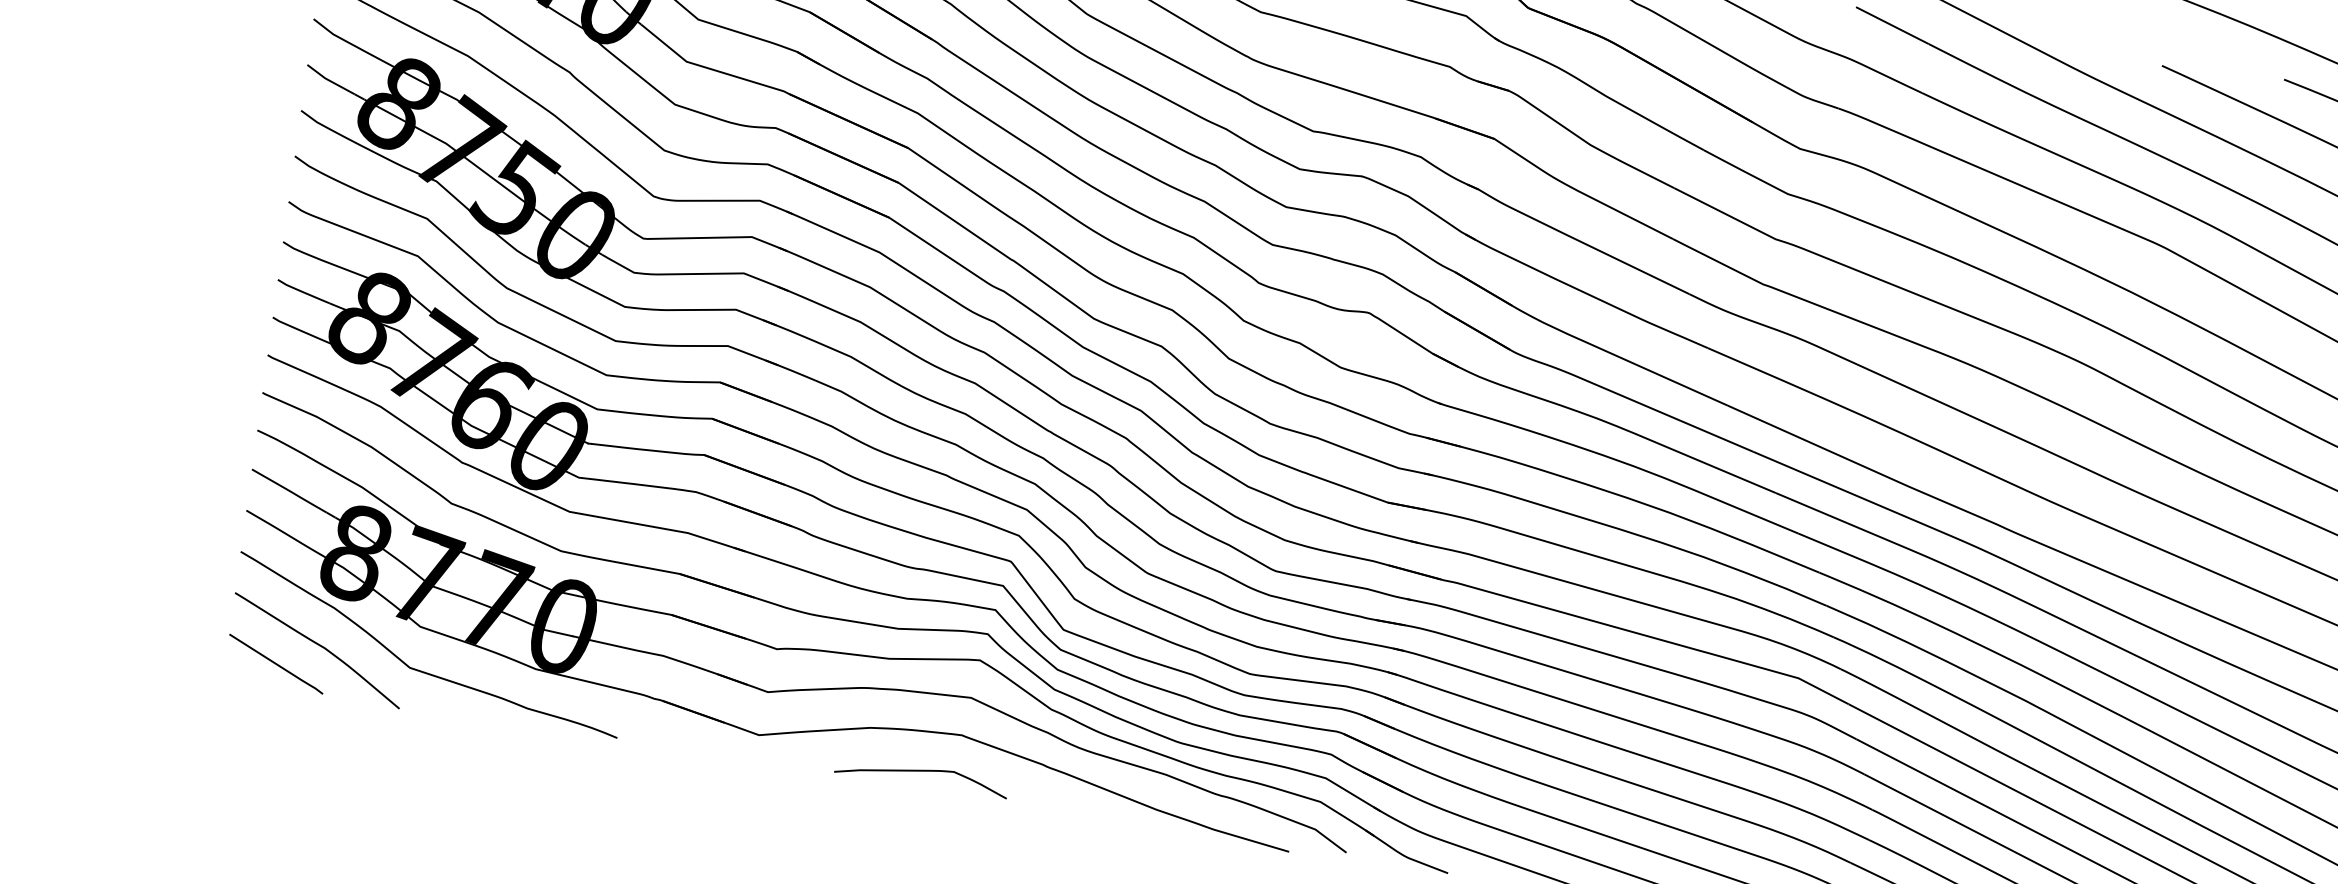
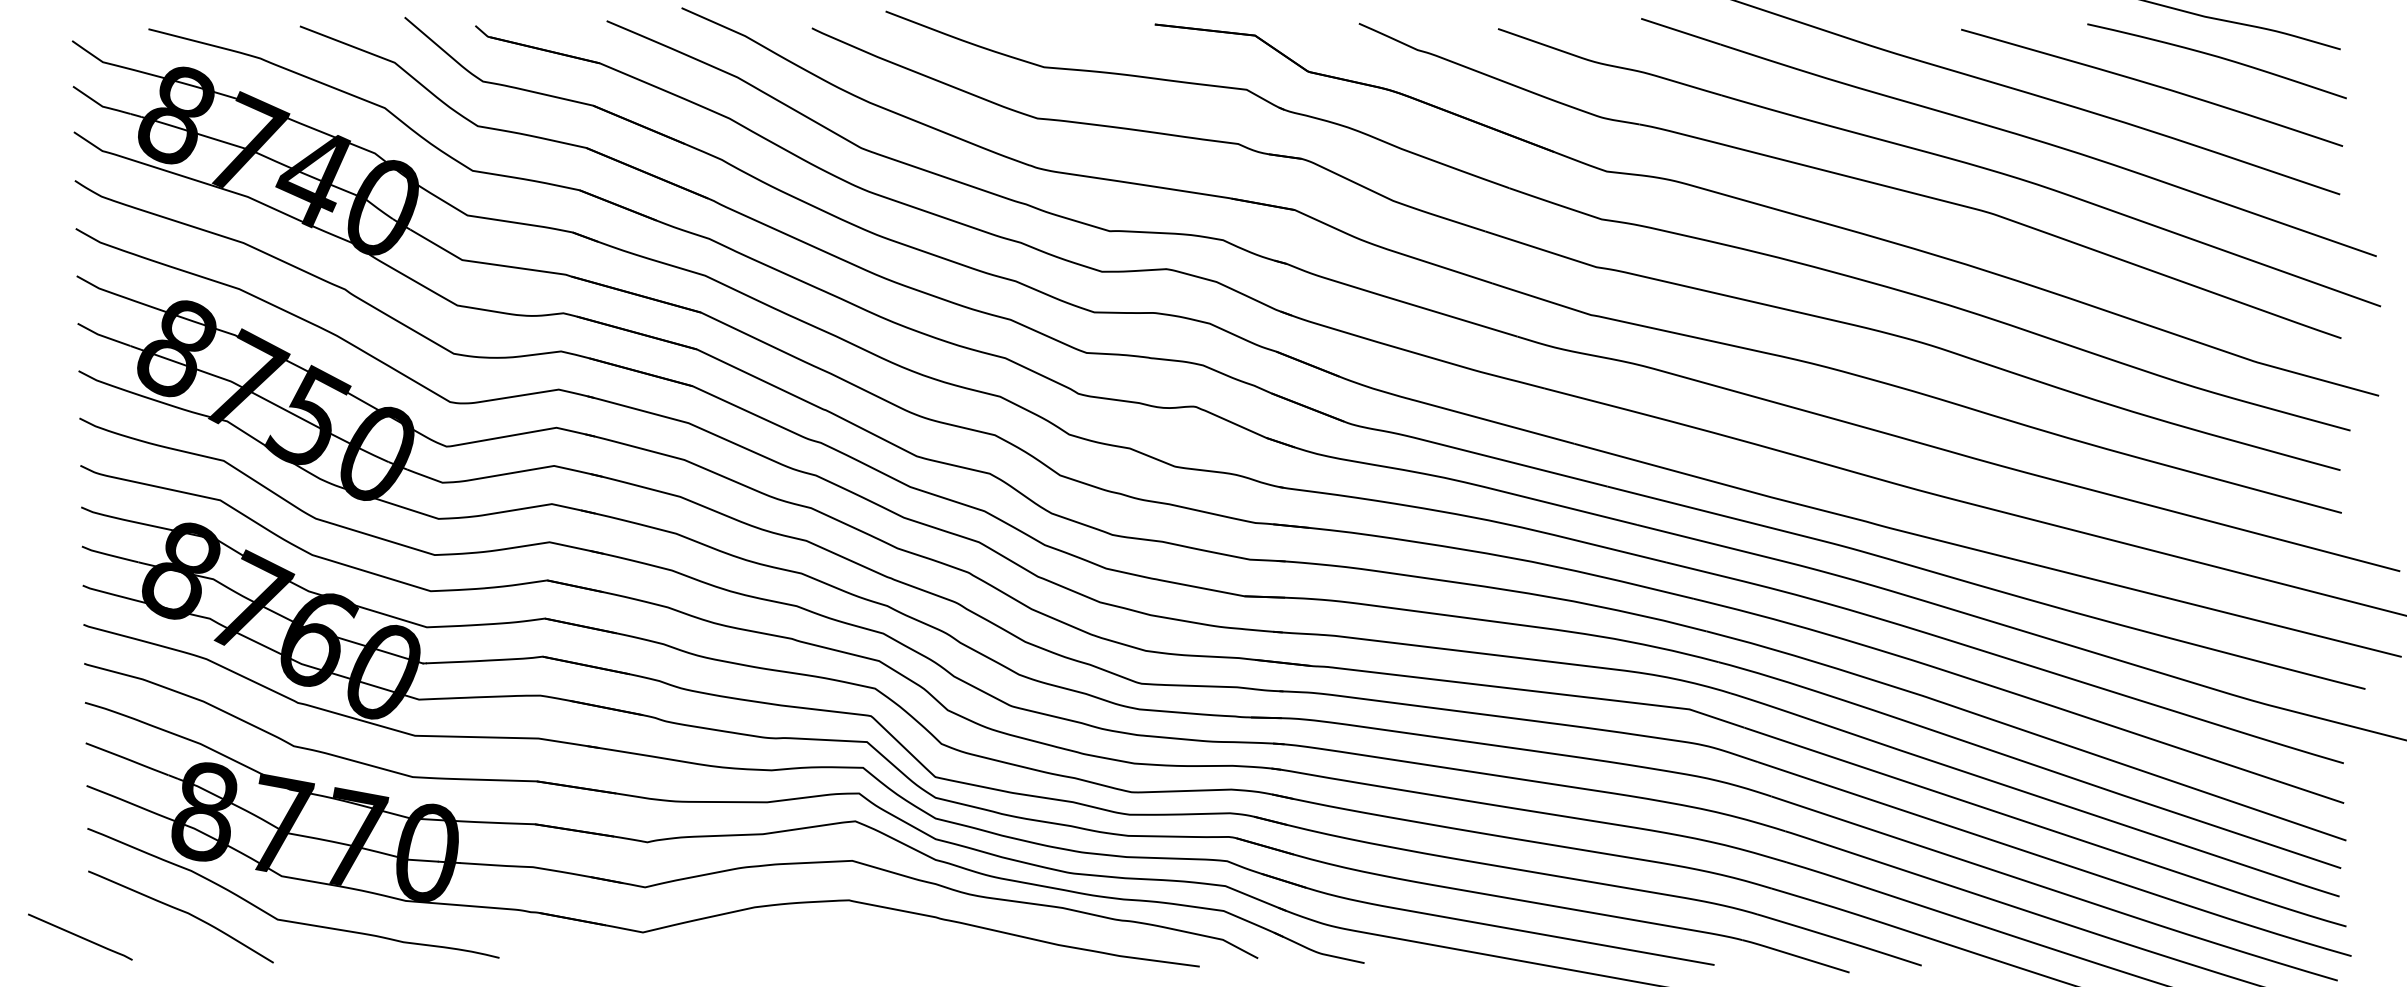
line: (276, 663) -> (80, 936), moved
curve: (922, 771) -> (814, 943), removed

